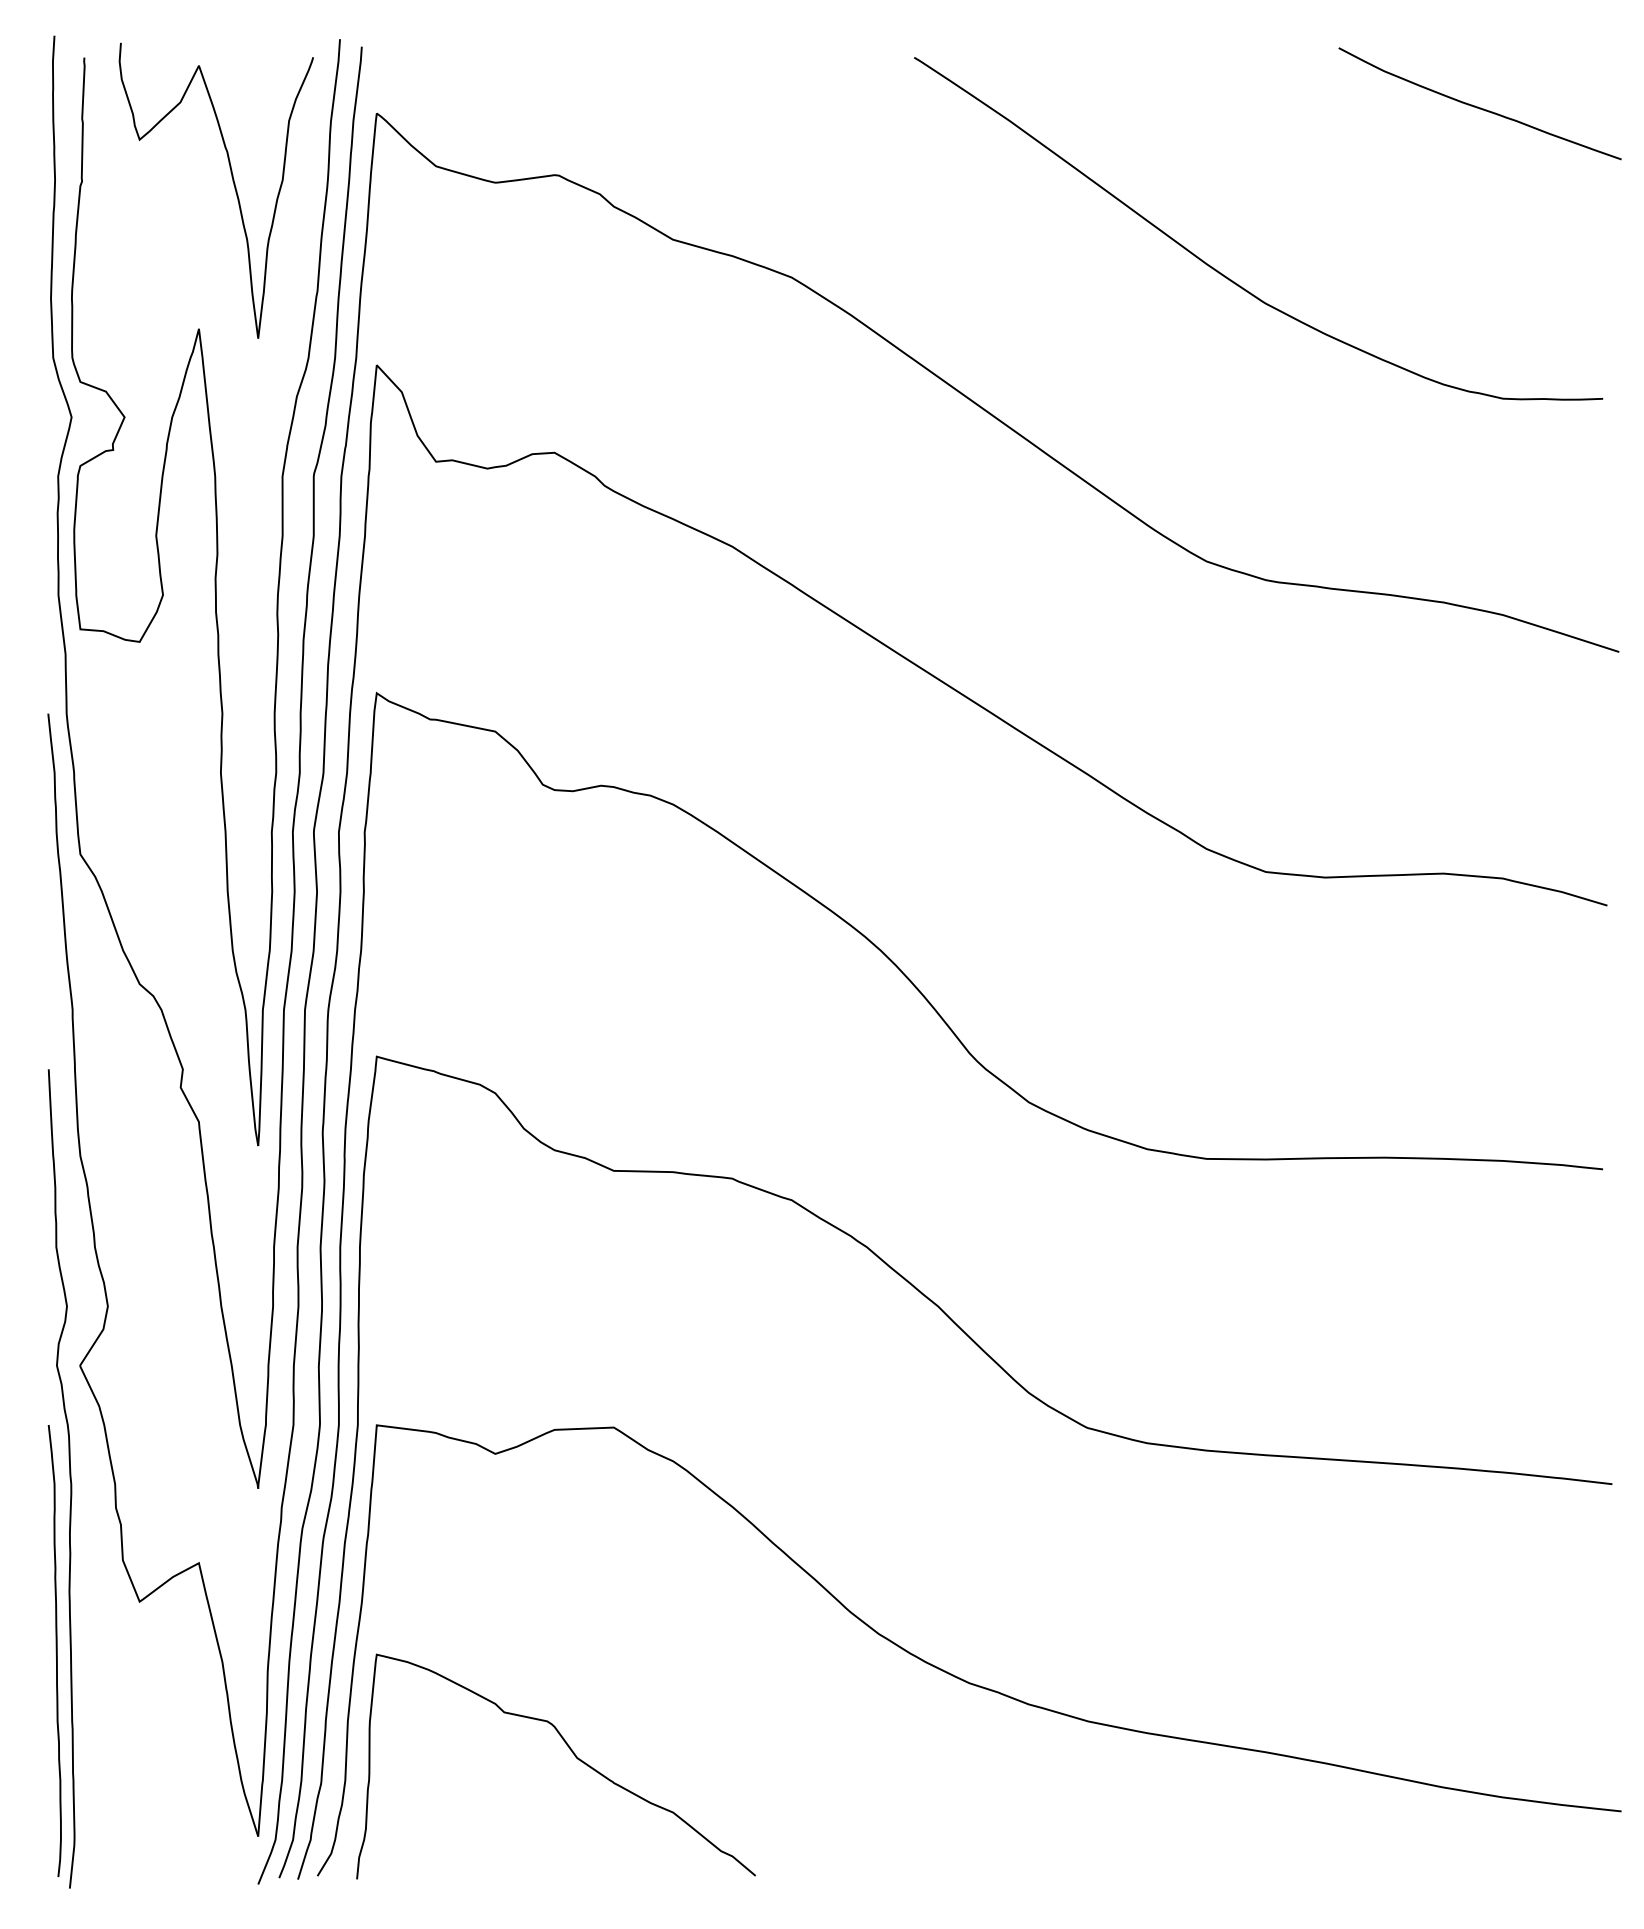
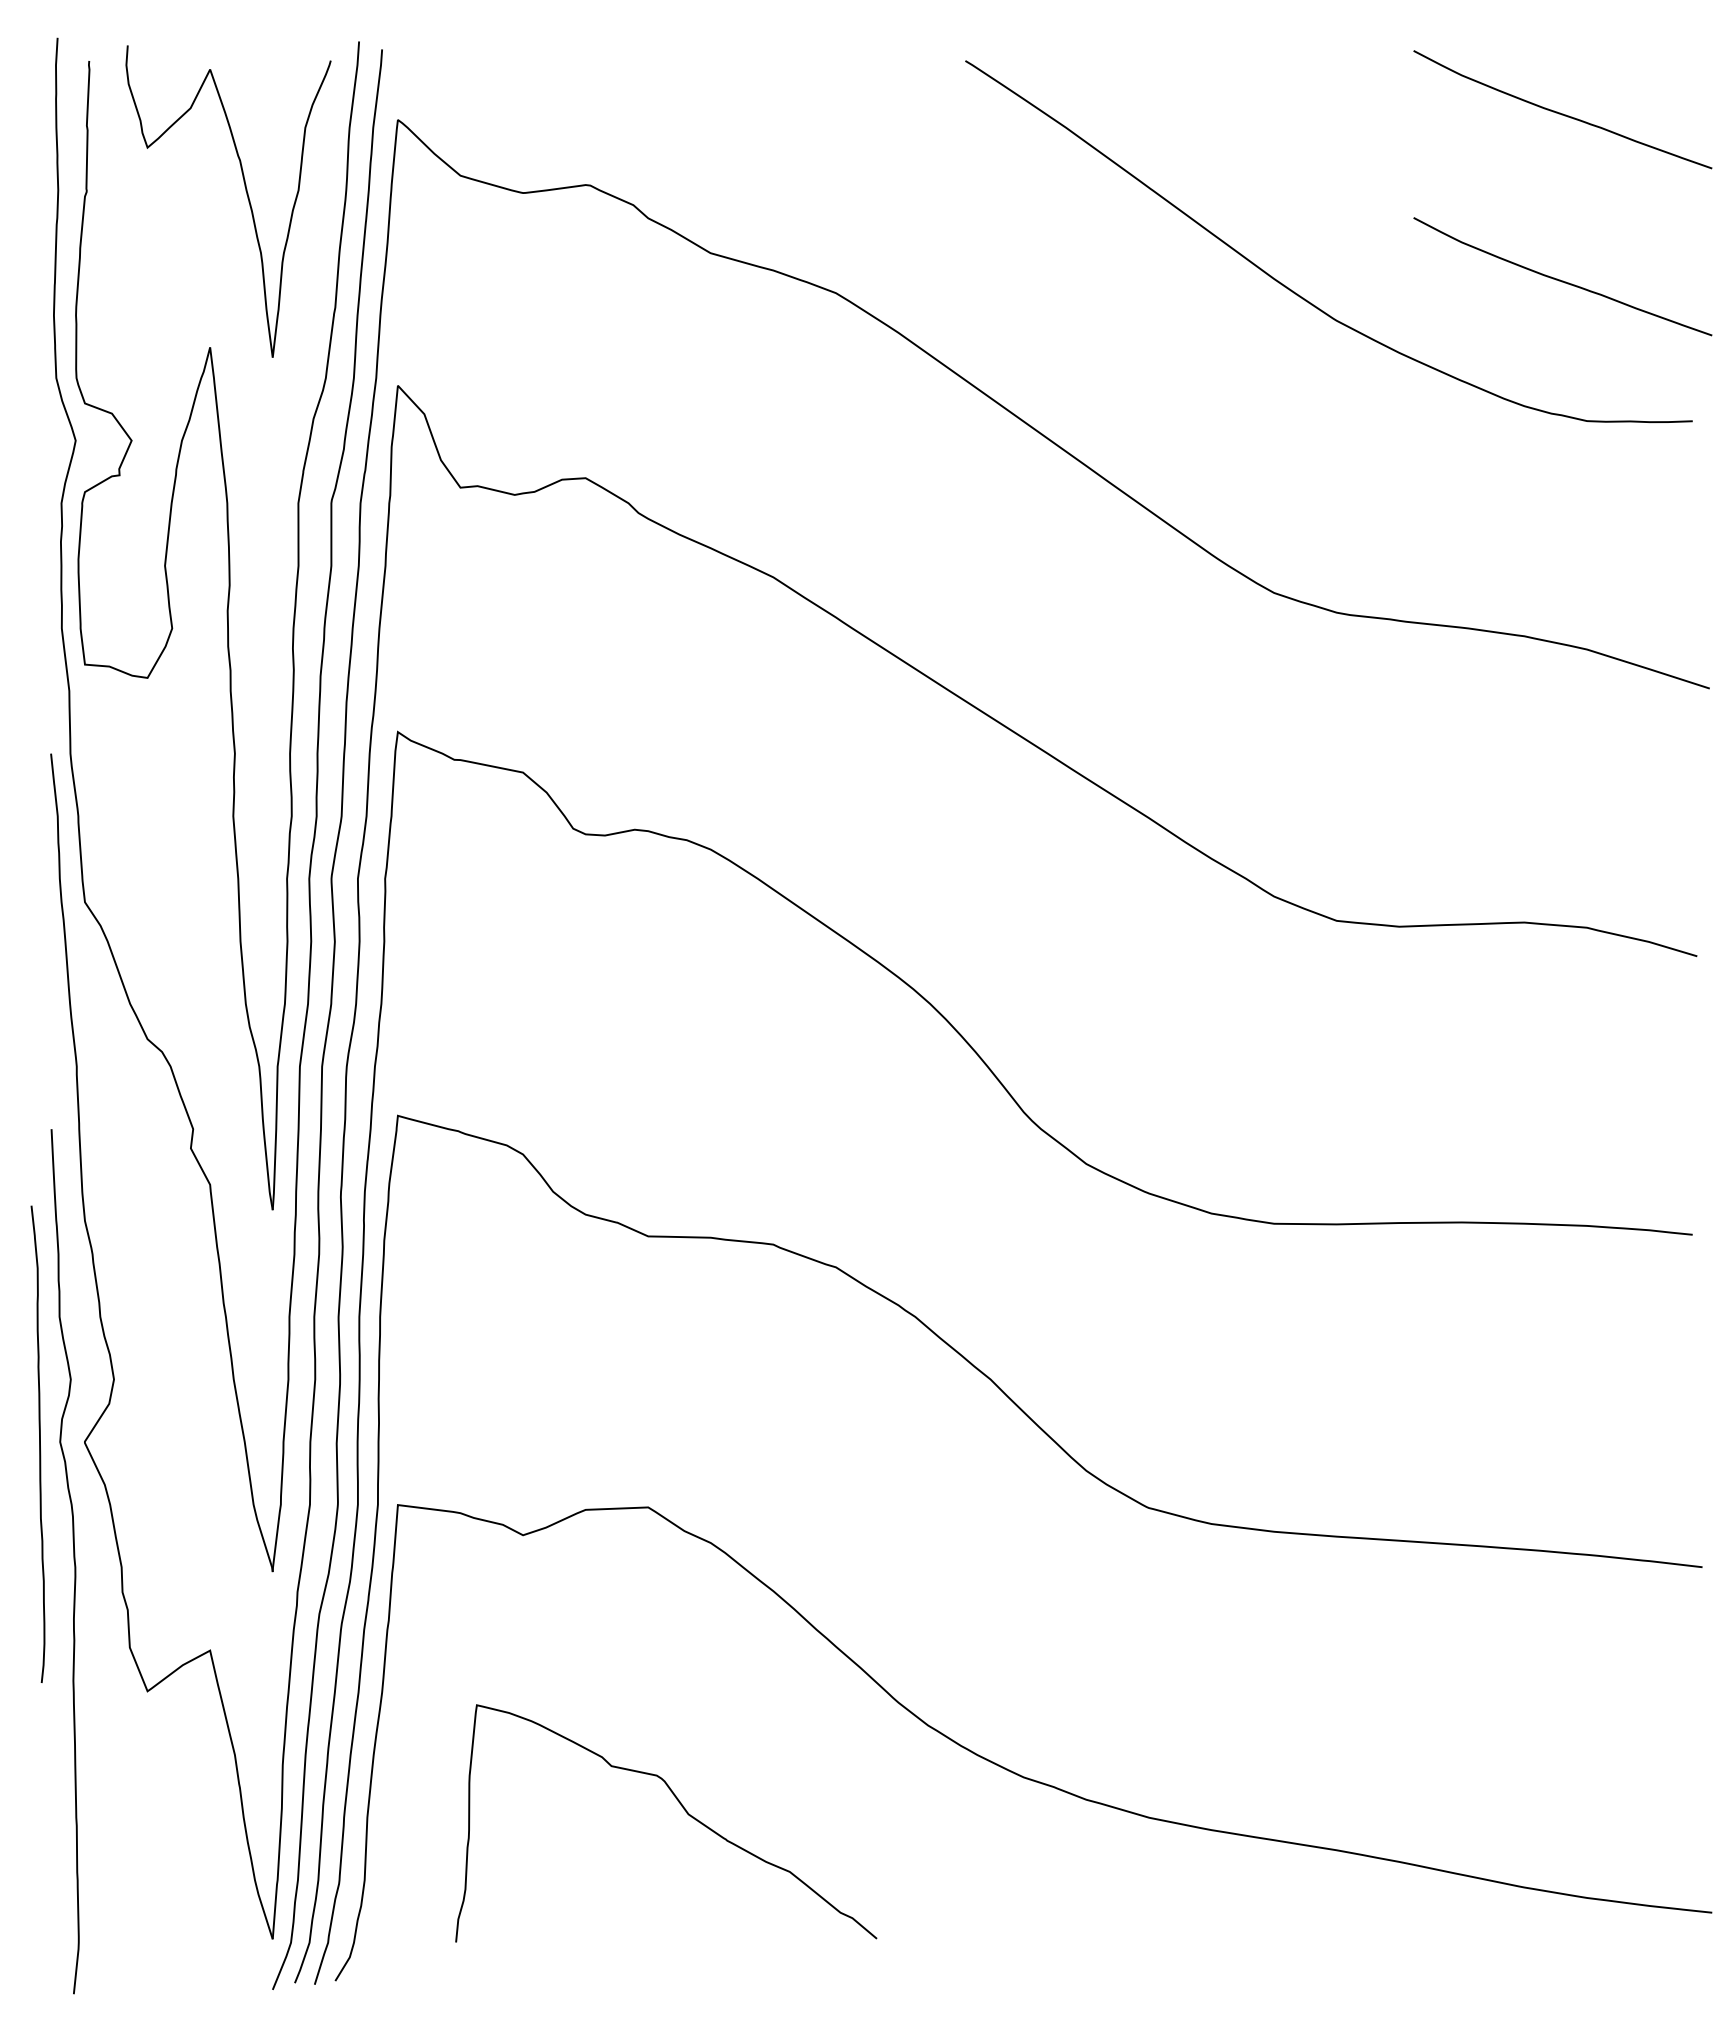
curve: (1477, 264) -> (1560, 279), added
curve: (56, 1650) -> (39, 1443), moved
curve: (572, 1753) -> (683, 1809), moved

